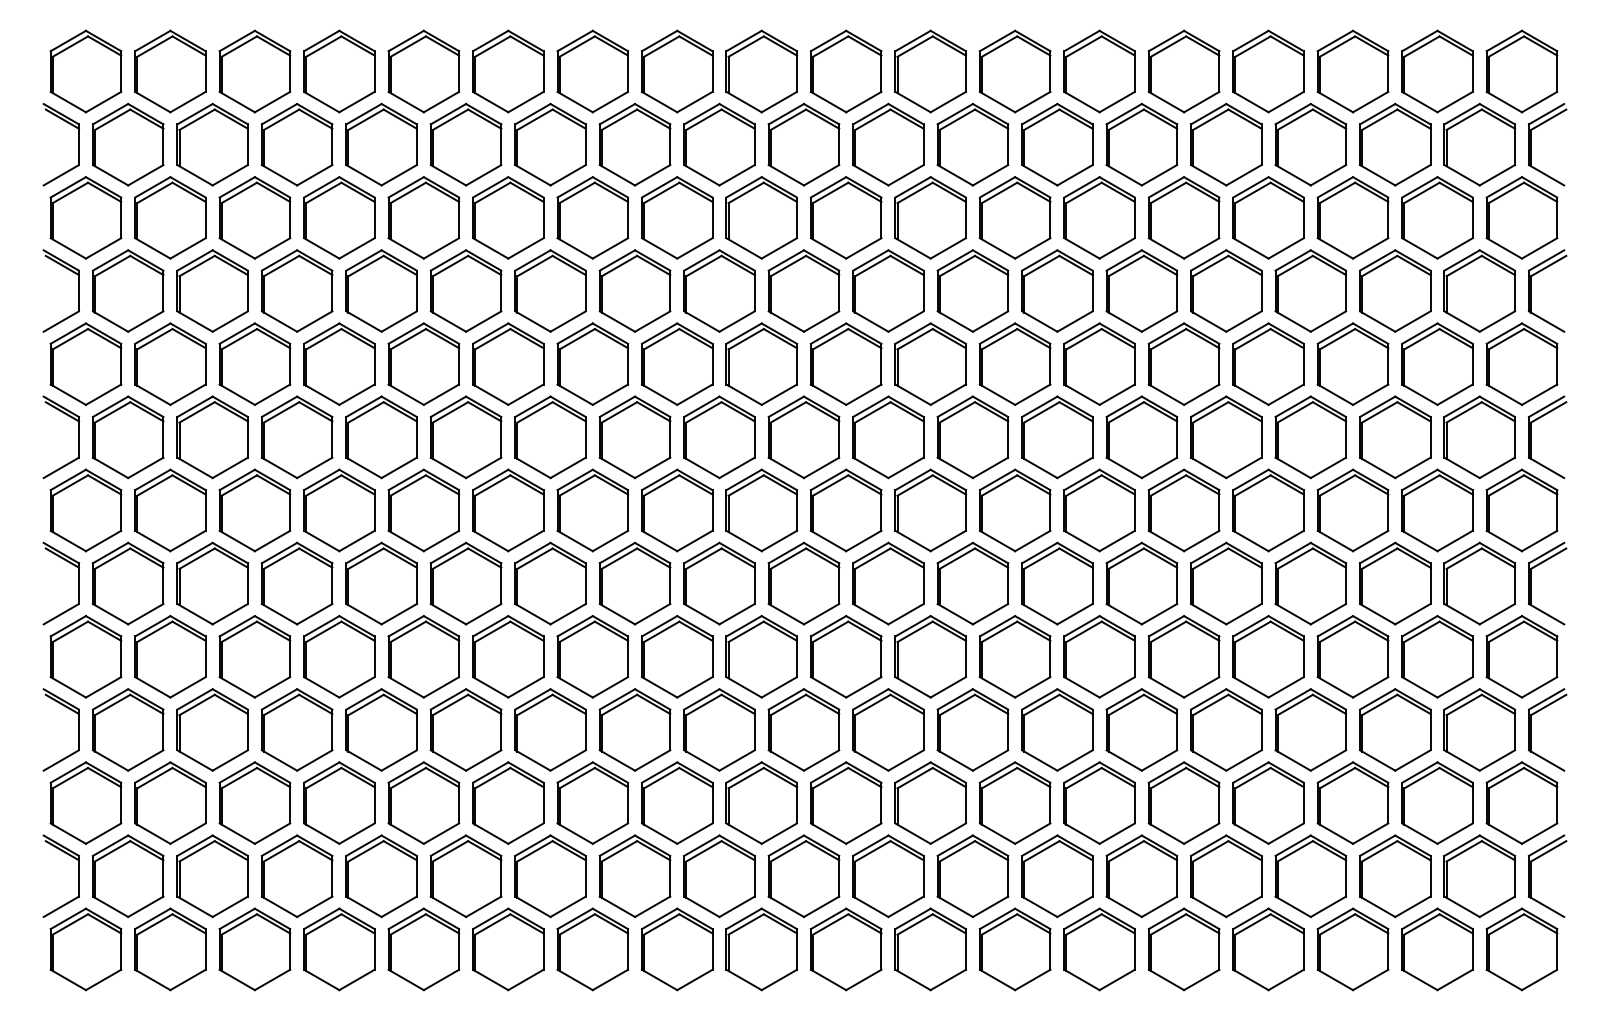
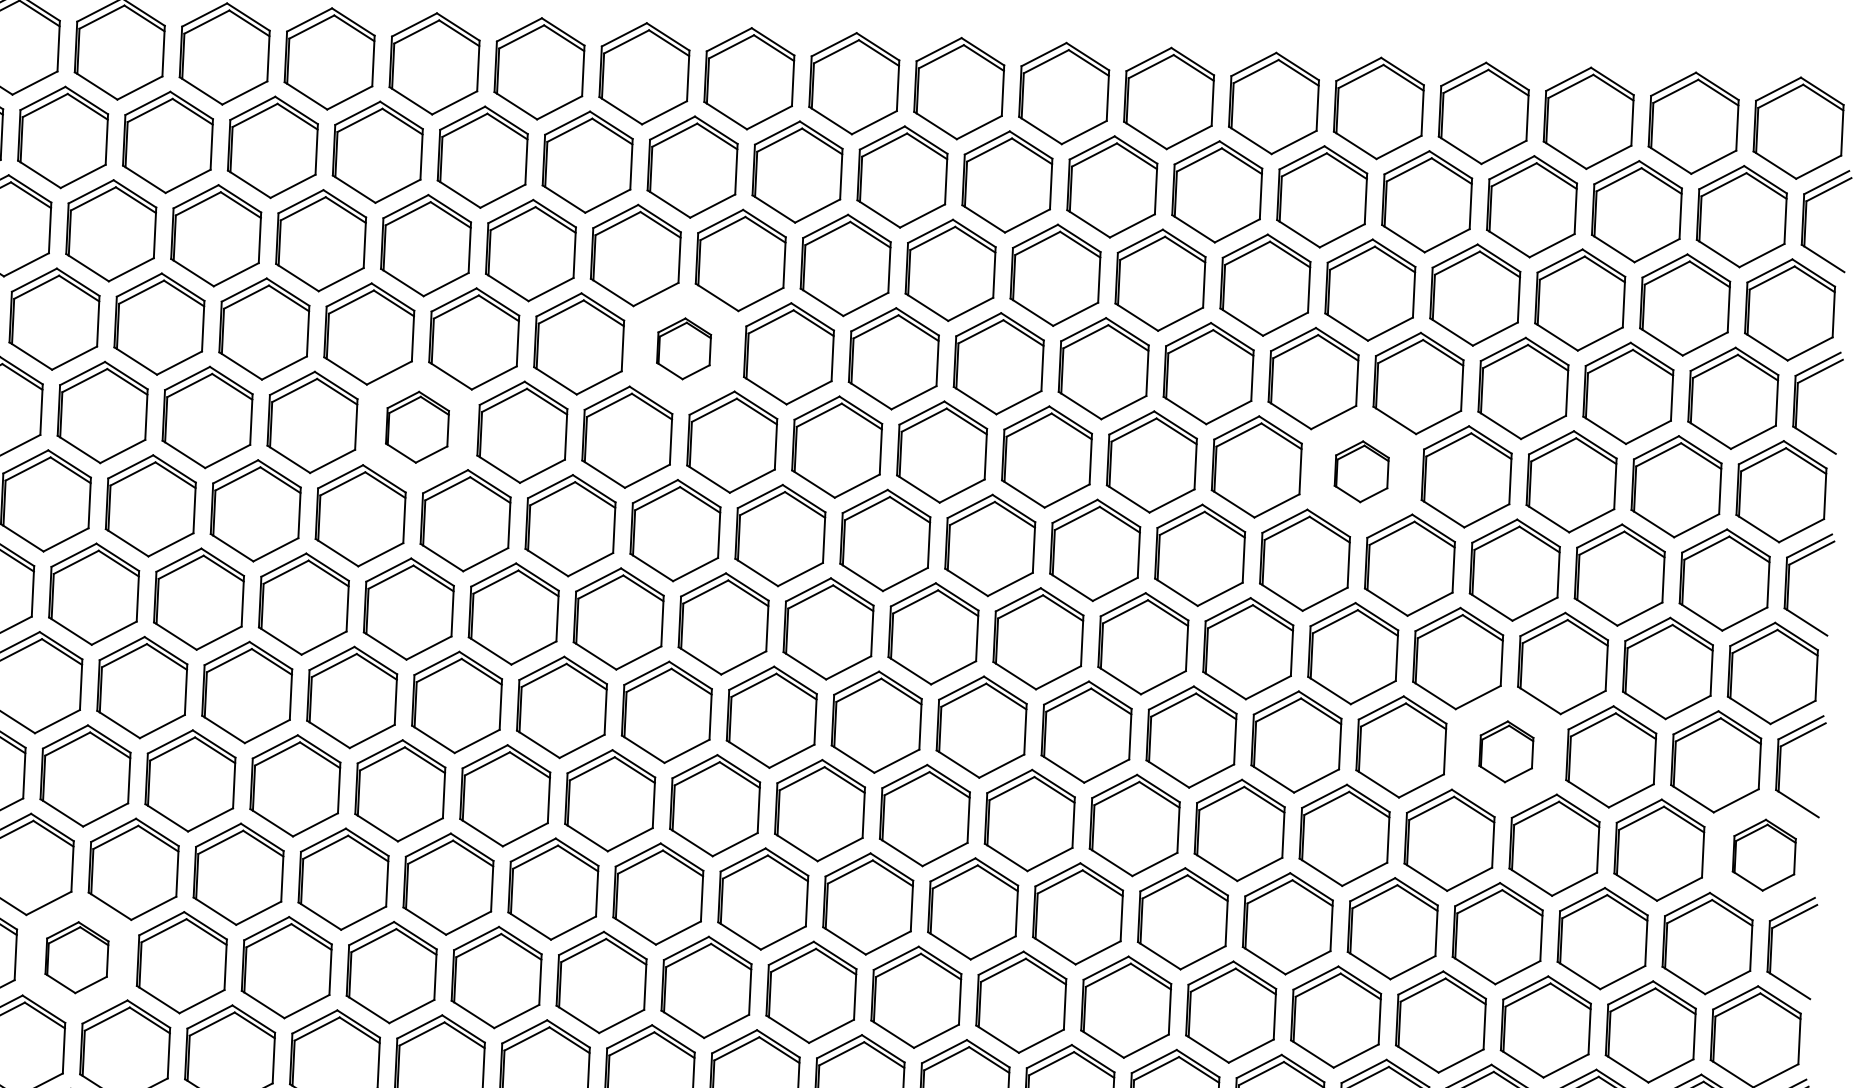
part: (634, 290) -> (683, 348), size x0.6
part: (423, 363) -> (417, 426), size x0.7
part: (1183, 363) -> (1361, 471), size x0.6
part: (1310, 583) -> (1505, 751), size x0.6
part: (1521, 656) -> (1763, 854), size x0.7
part: (170, 802) -> (77, 956), size x0.7

